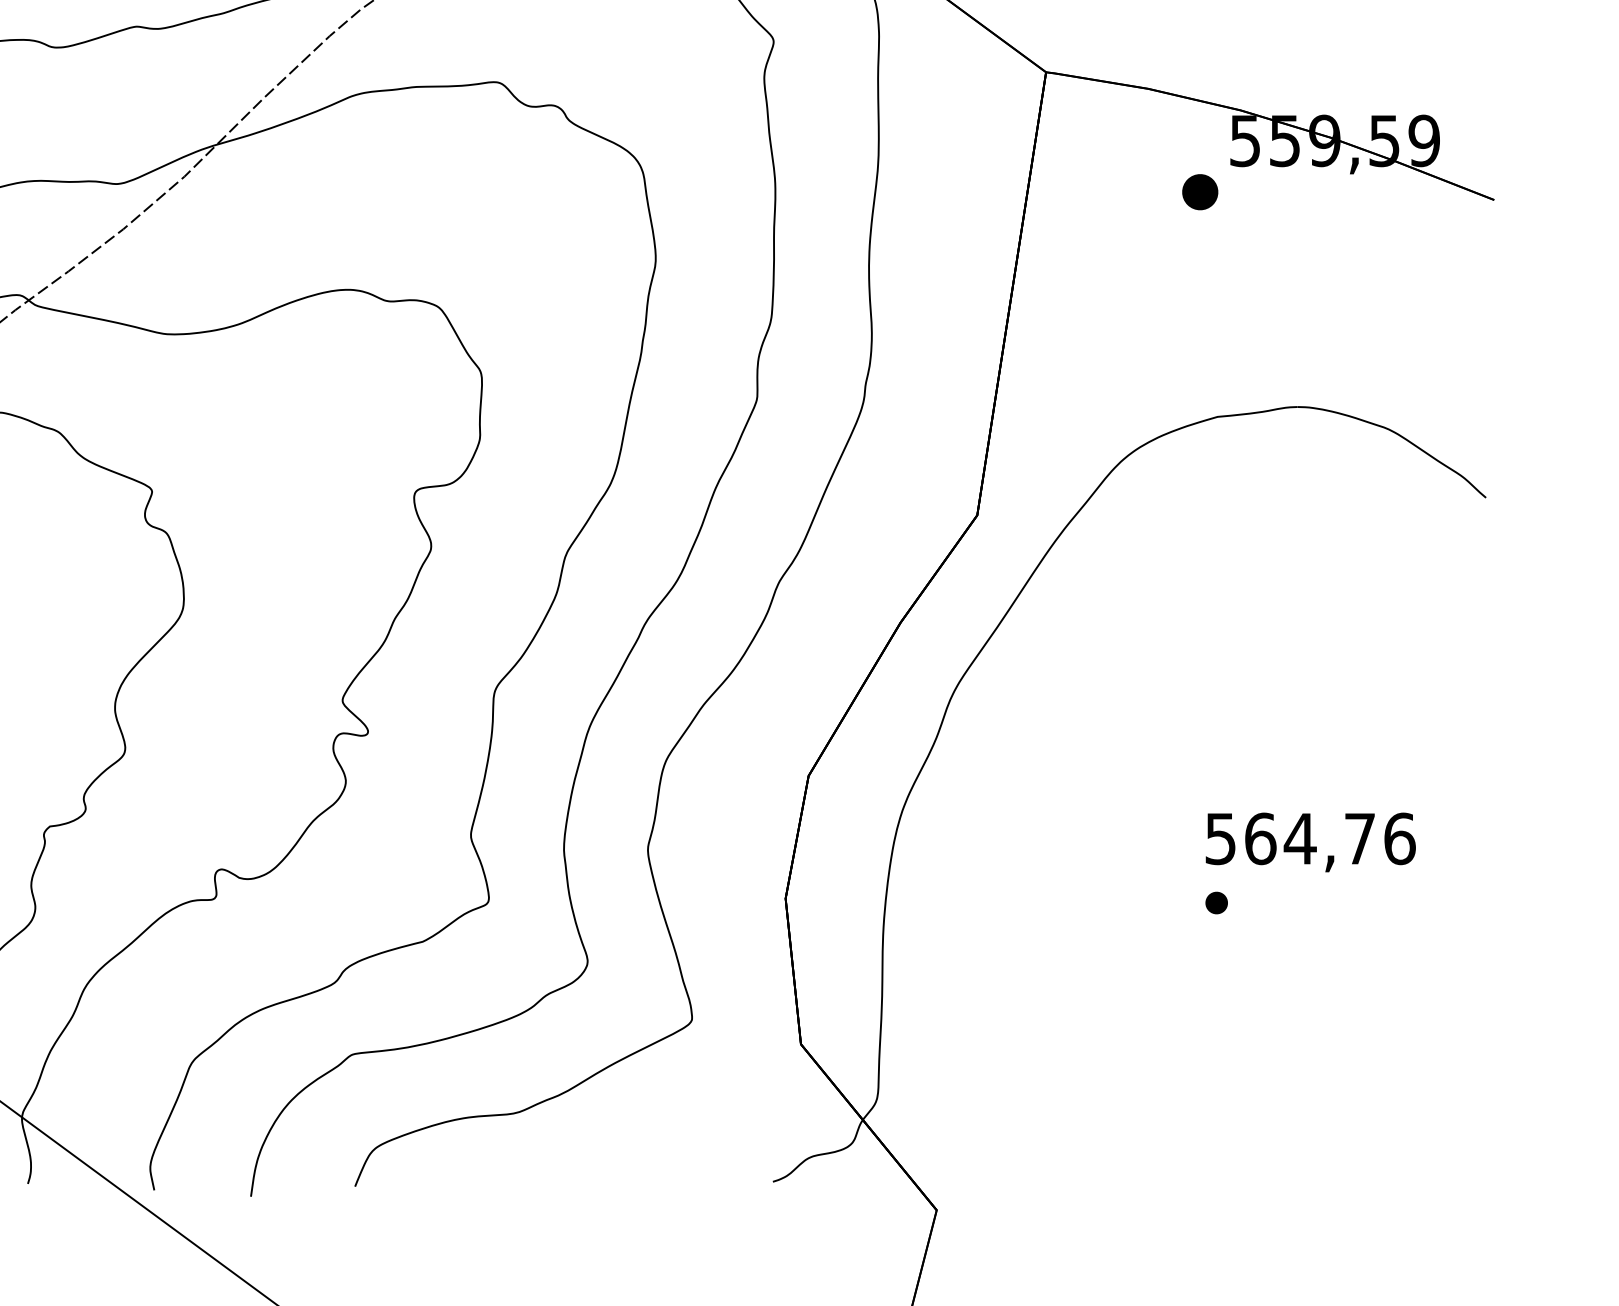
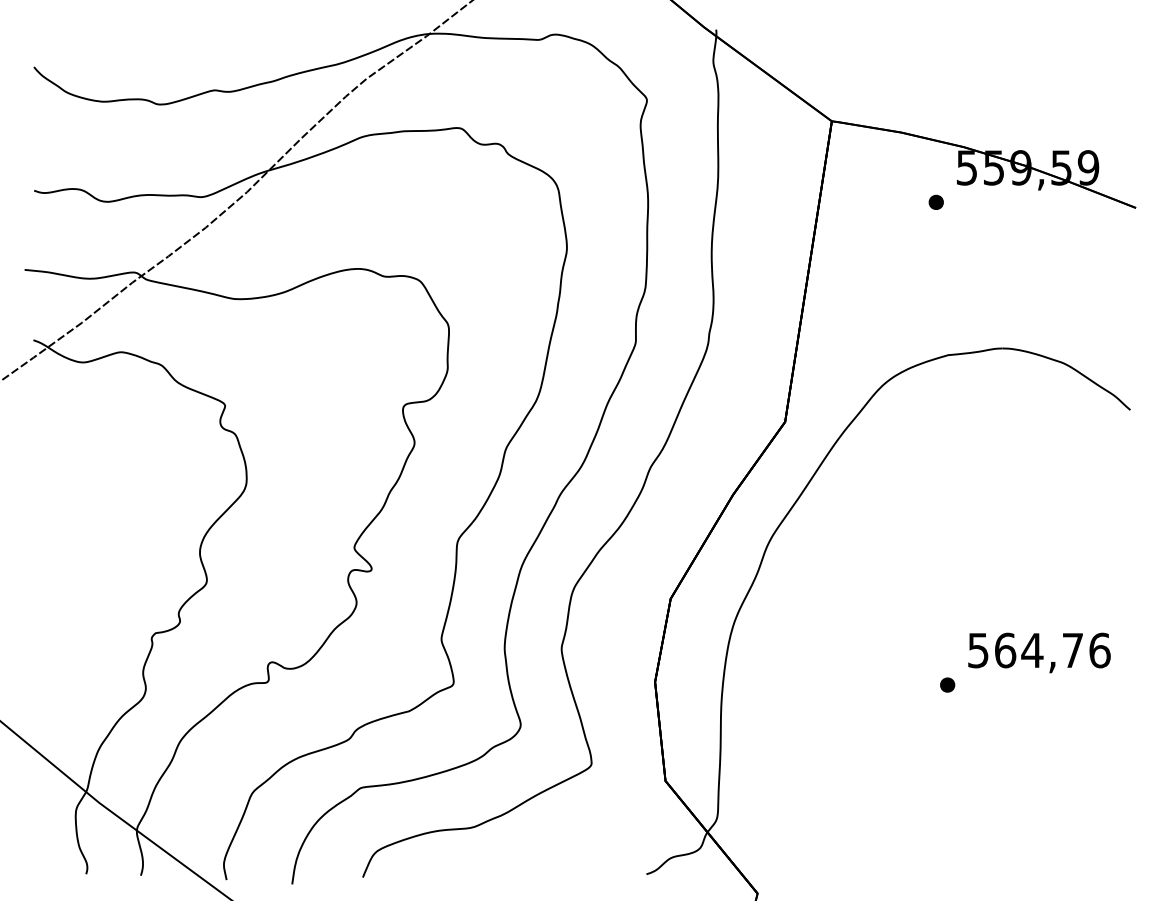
part: (1198, 190) -> (935, 201), size x0.62
text: (1310, 841) -> (1039, 652), moved

